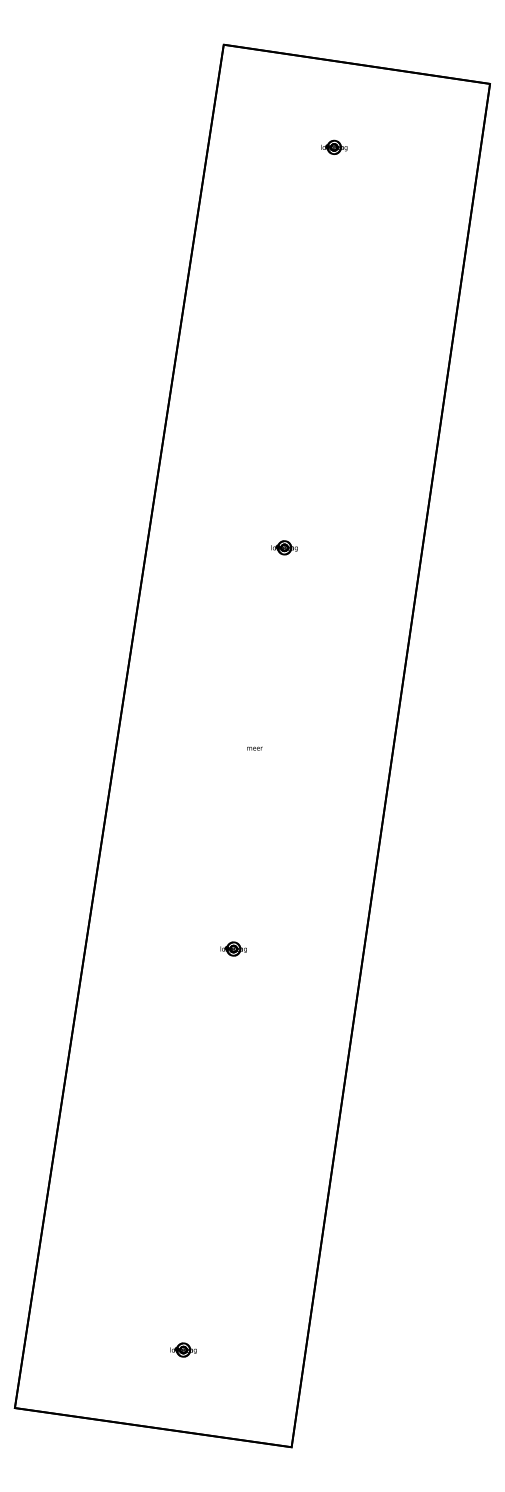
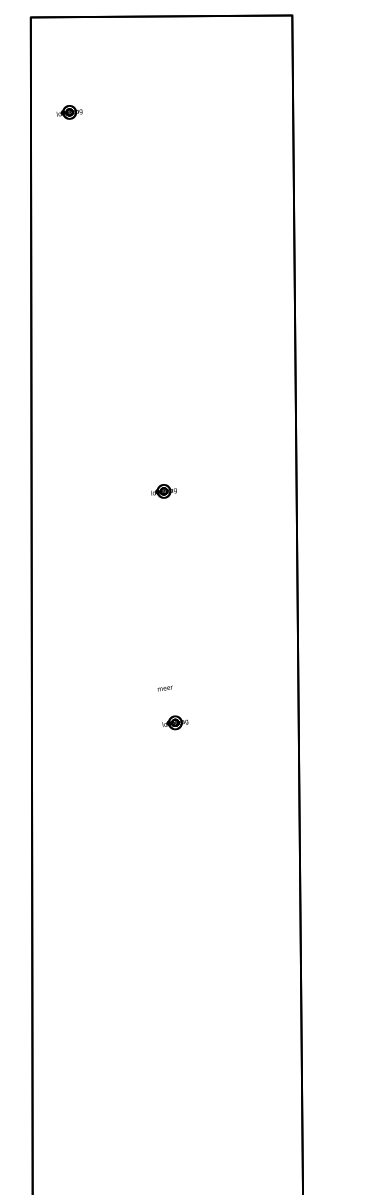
part: (334, 146) -> (69, 111), moved
part: (233, 948) -> (175, 722), moved

